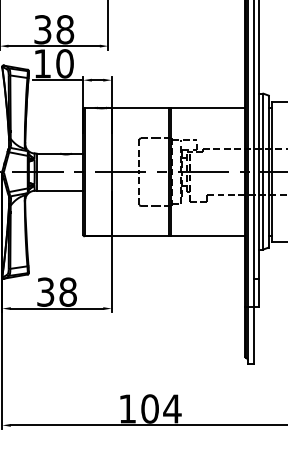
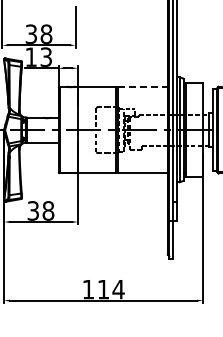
text: (65, 62) -> (46, 56), 10 -> 13
line: (207, 107) -> (142, 86), solid -> dashed
text: (149, 408) -> (103, 289), 104 -> 114

